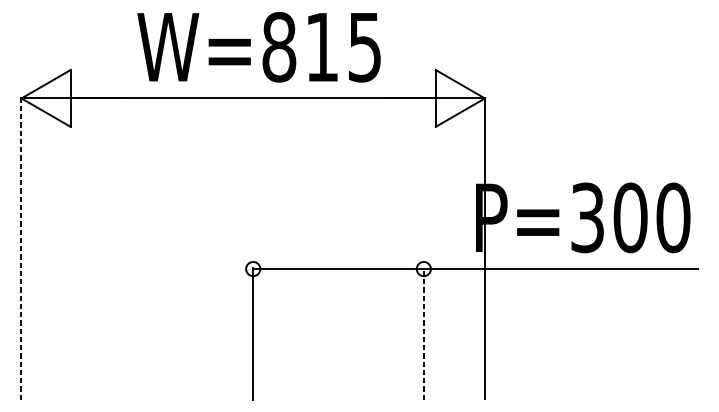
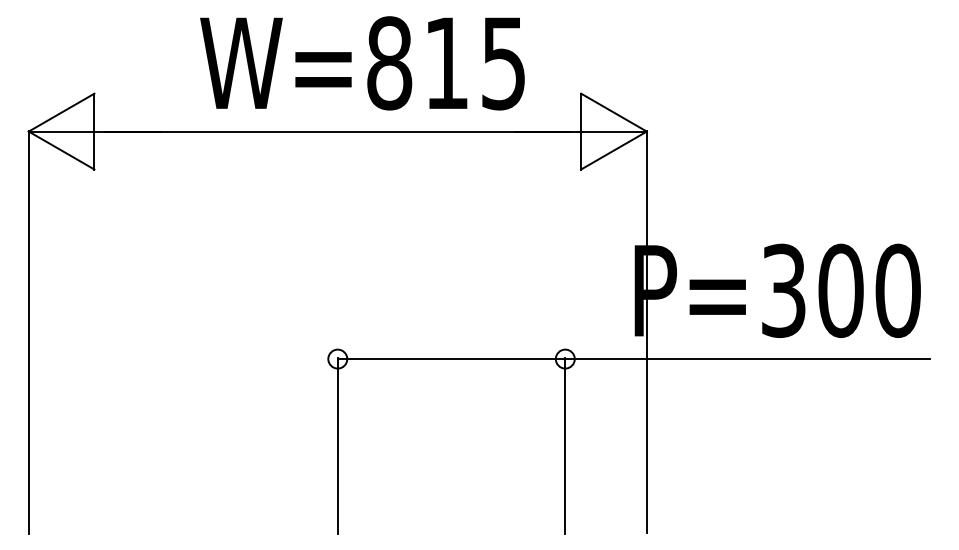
text: (259, 47) -> (362, 63), moved
line: (21, 248) -> (28, 331), dashed -> solid
line: (423, 333) -> (565, 445), dashed -> solid

